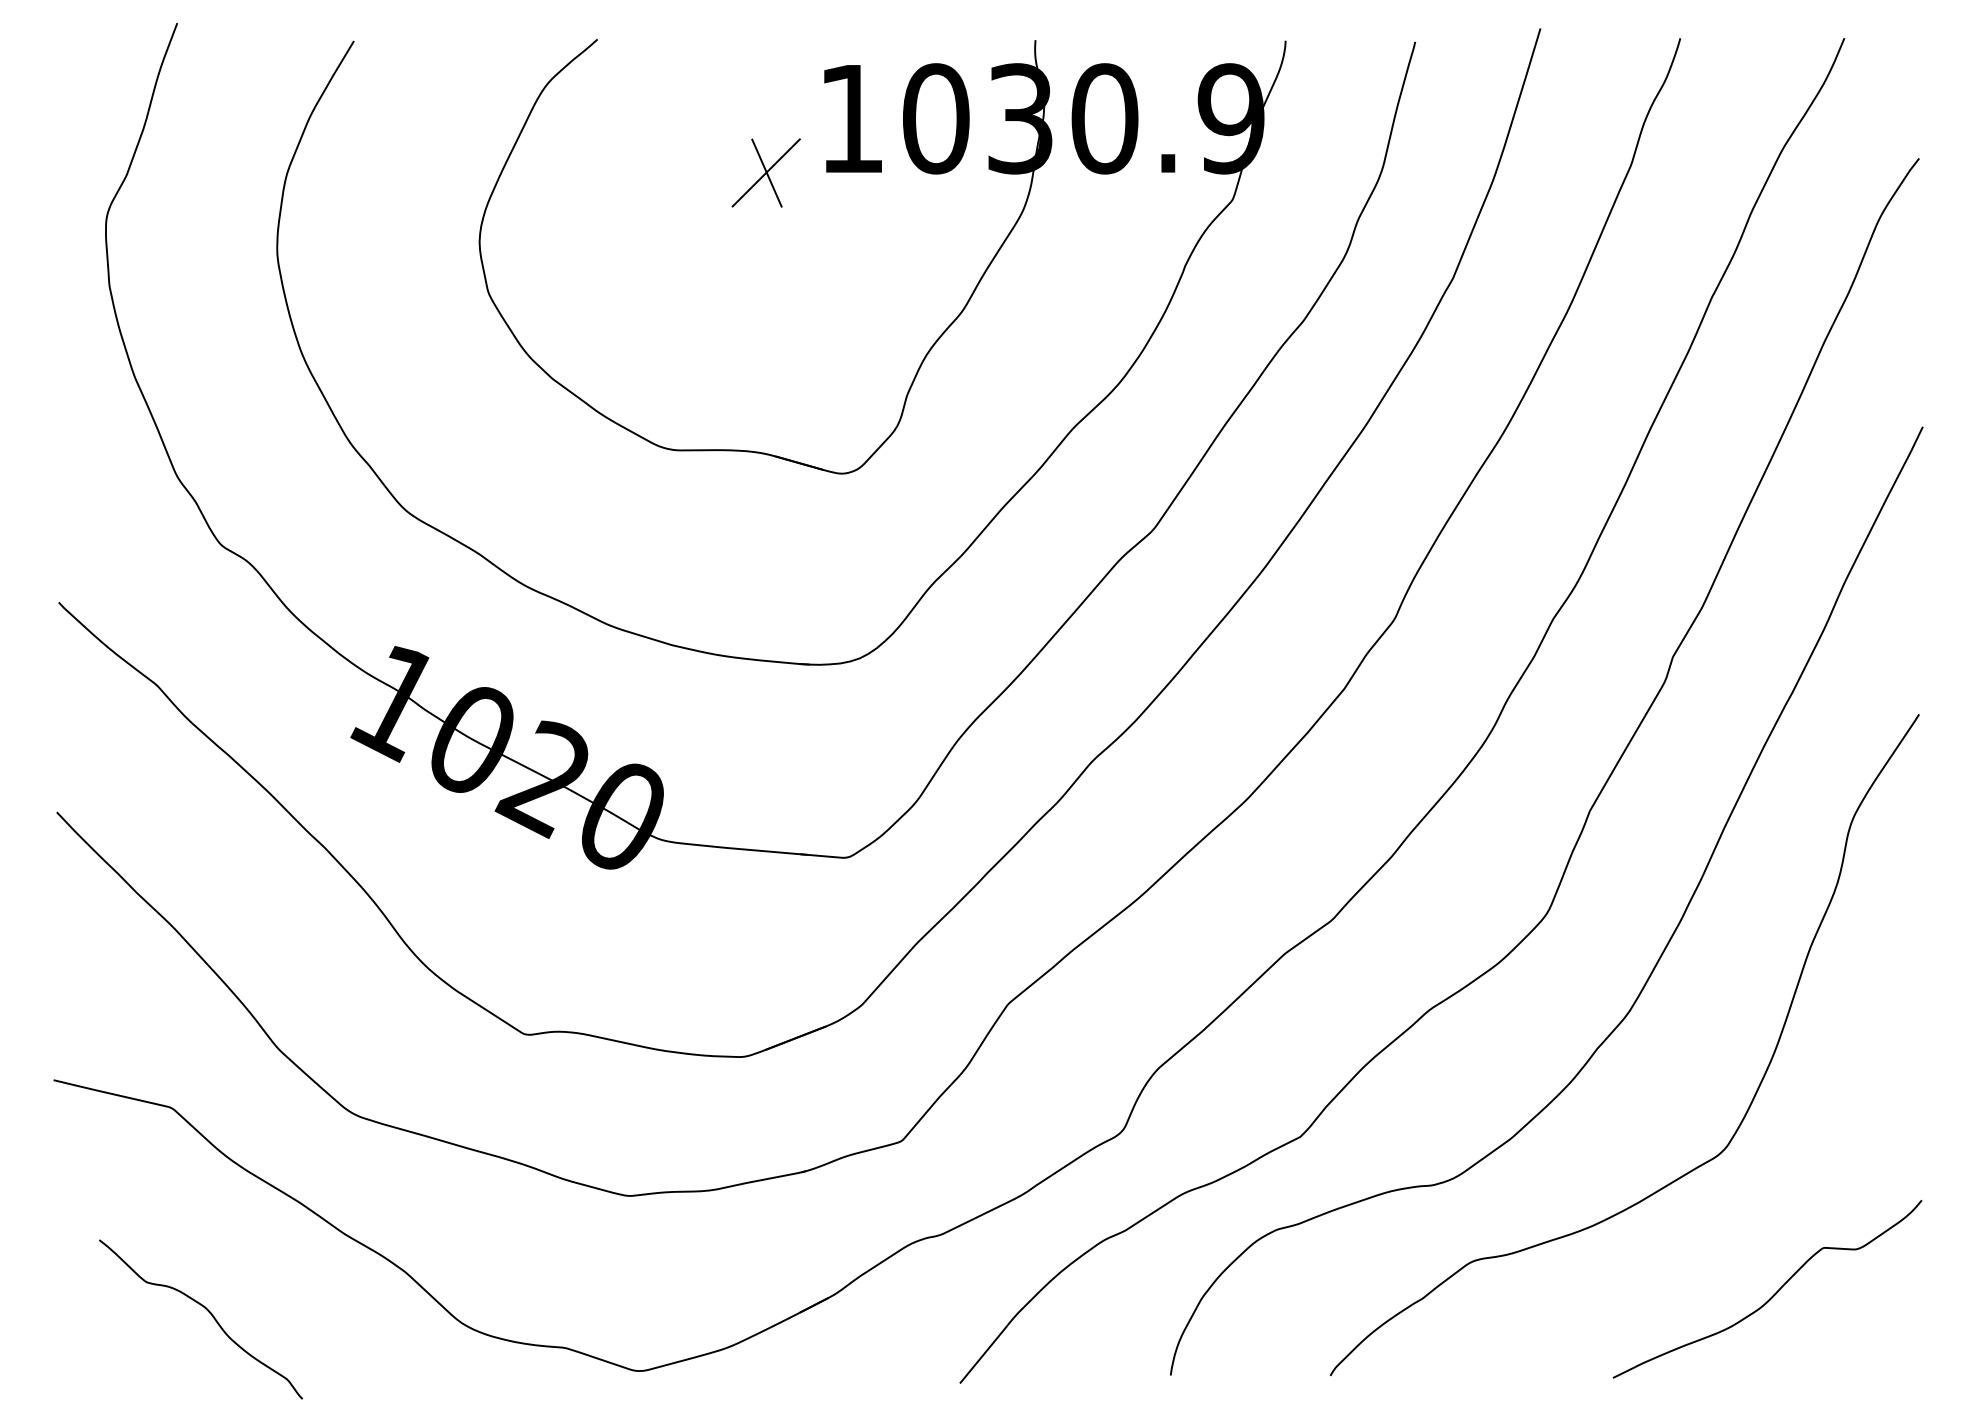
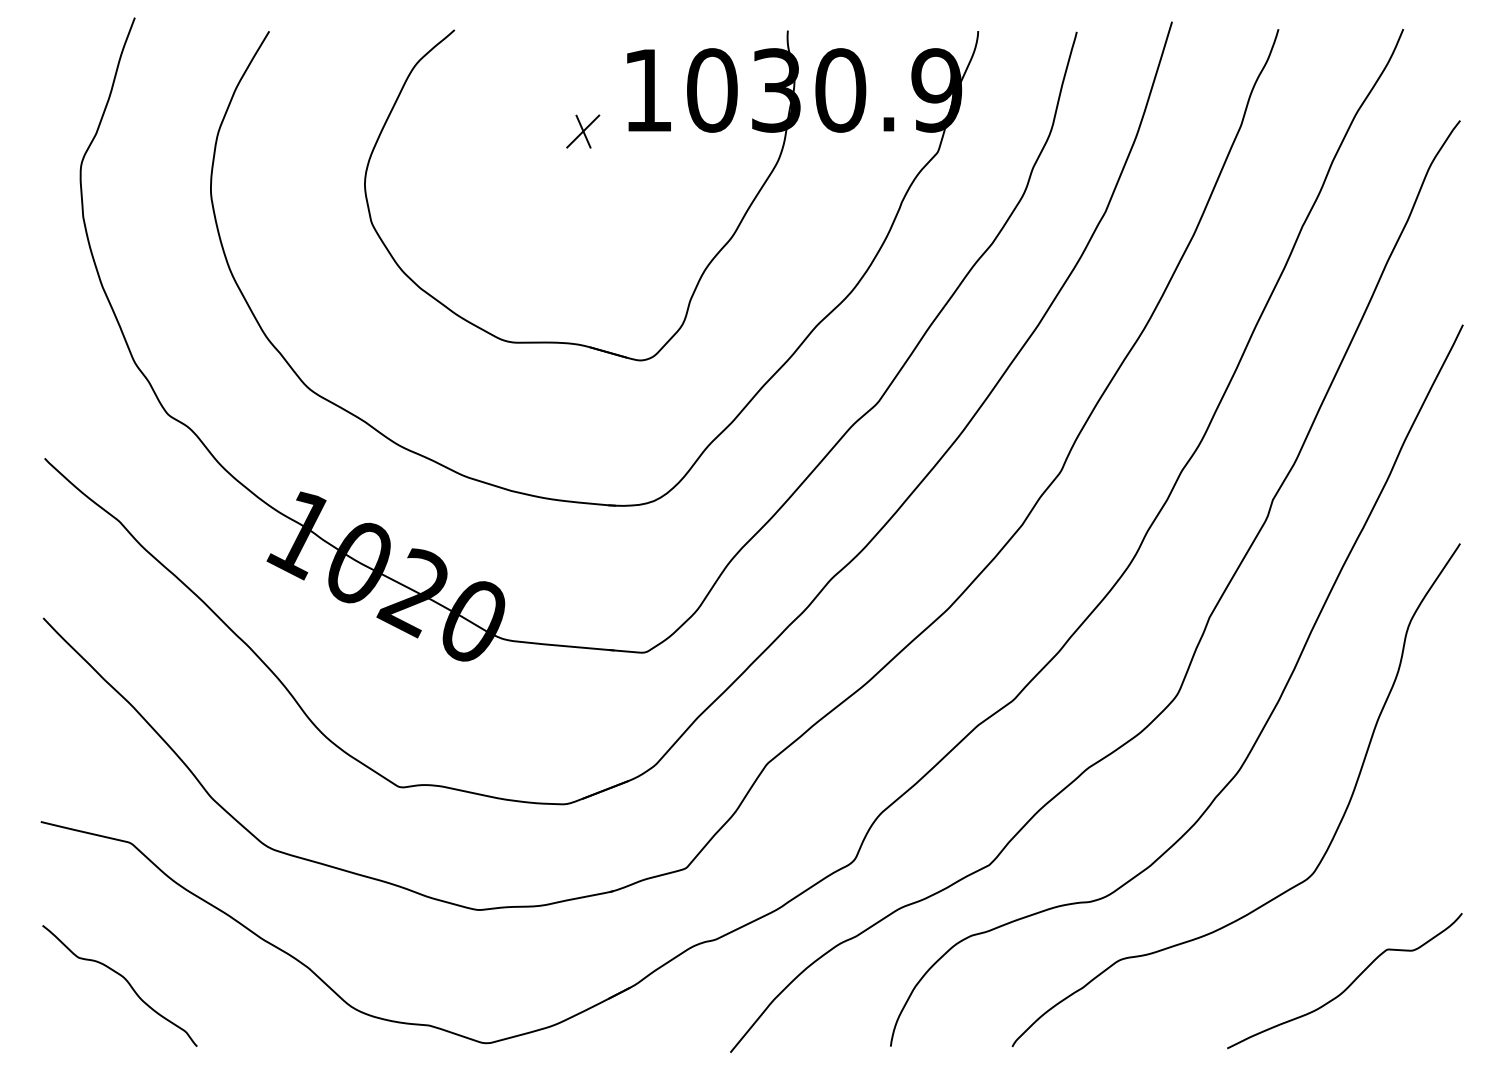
part: (766, 172) -> (583, 131), size x0.62
curve: (206, 1310) -> (124, 979), moved

